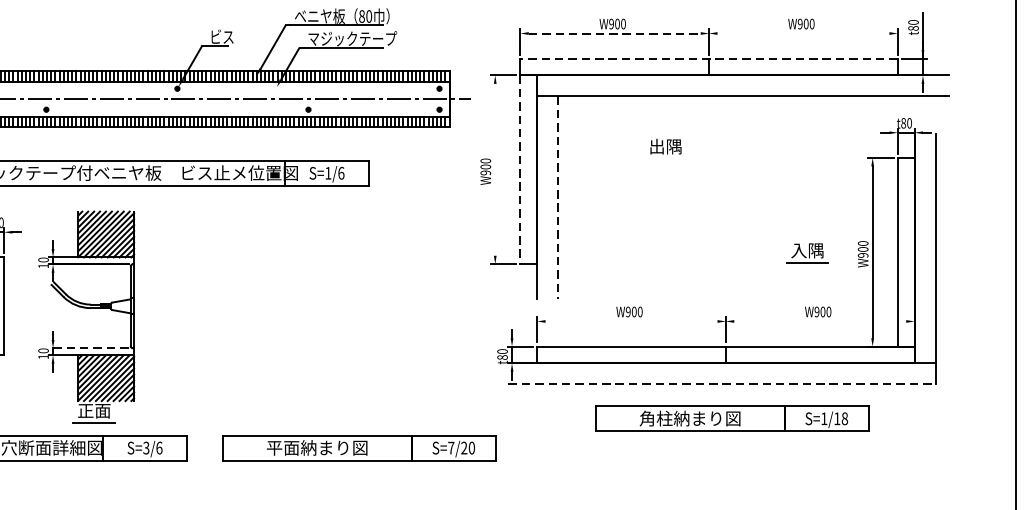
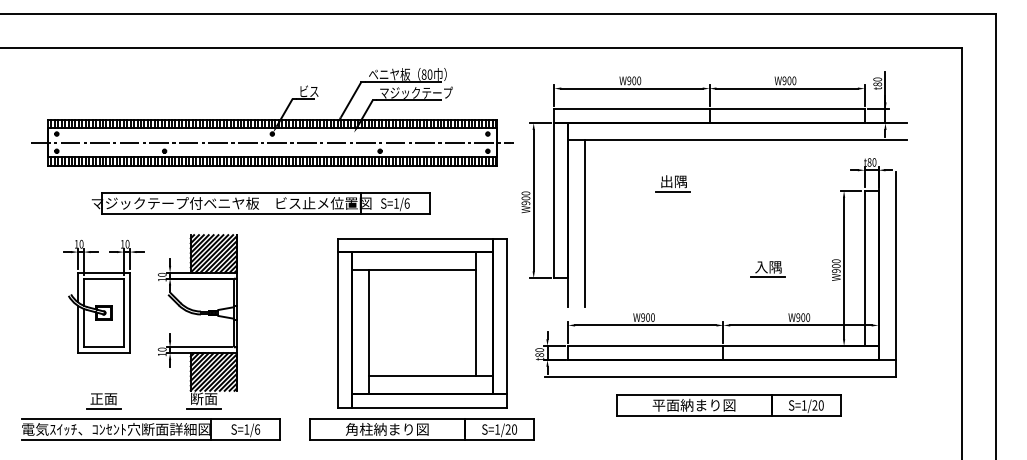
line: (615, 33) -> (632, 88), dashed -> solid
line: (802, 33) -> (786, 88), added
line: (709, 58) -> (709, 109), dashed -> solid
line: (665, 158) -> (673, 191), added
line: (494, 169) -> (533, 200), added
line: (520, 169) -> (554, 200), dashed -> solid
line: (558, 198) -> (585, 224), dashed -> solid
part: (806, 253) -> (767, 269), moved
part: (360, 319) -> (422, 323), added
line: (631, 321) -> (645, 325), added
line: (819, 321) -> (800, 325), added
line: (88, 348) -> (199, 347), dashed -> solid
line: (722, 384) -> (720, 377), dashed -> solid
text: (85, 410) -> (196, 398), 正面 -> 断面
text: (655, 417) -> (665, 404), 角柱納まり図 -> 平面納まり図
text: (840, 418) -> (817, 405), S=1/18 -> S=1/20
text: (145, 448) -> (246, 429), S=3/6 -> S=1/6
text: (282, 448) -> (358, 429), 平面納まり図 -> 角柱納まり図
text: (451, 448) -> (497, 429), S=7/20 -> S=1/20

